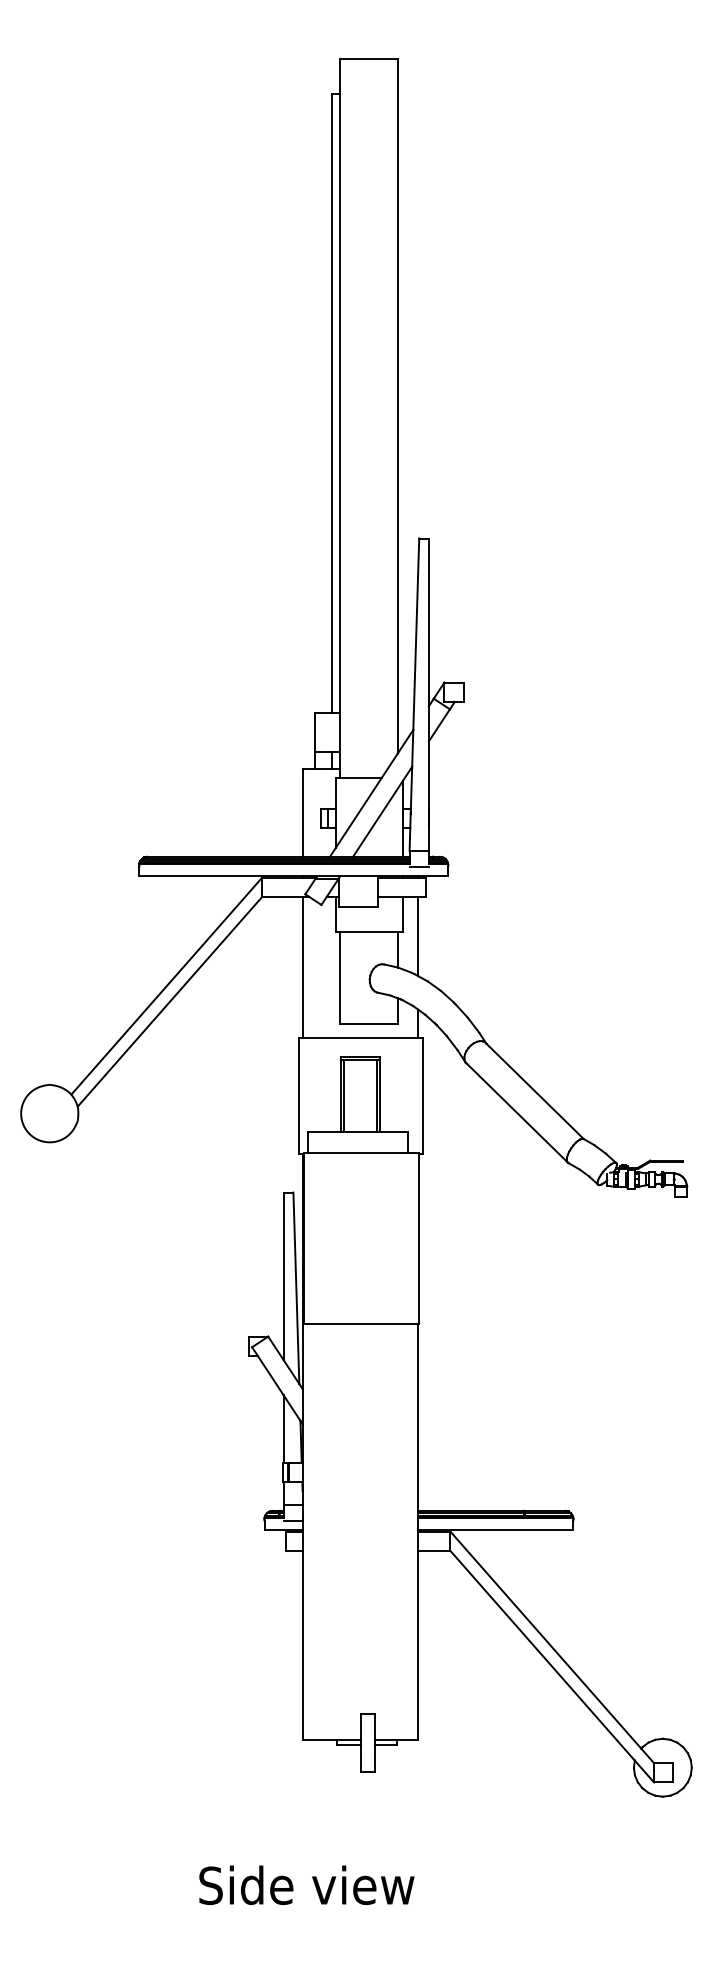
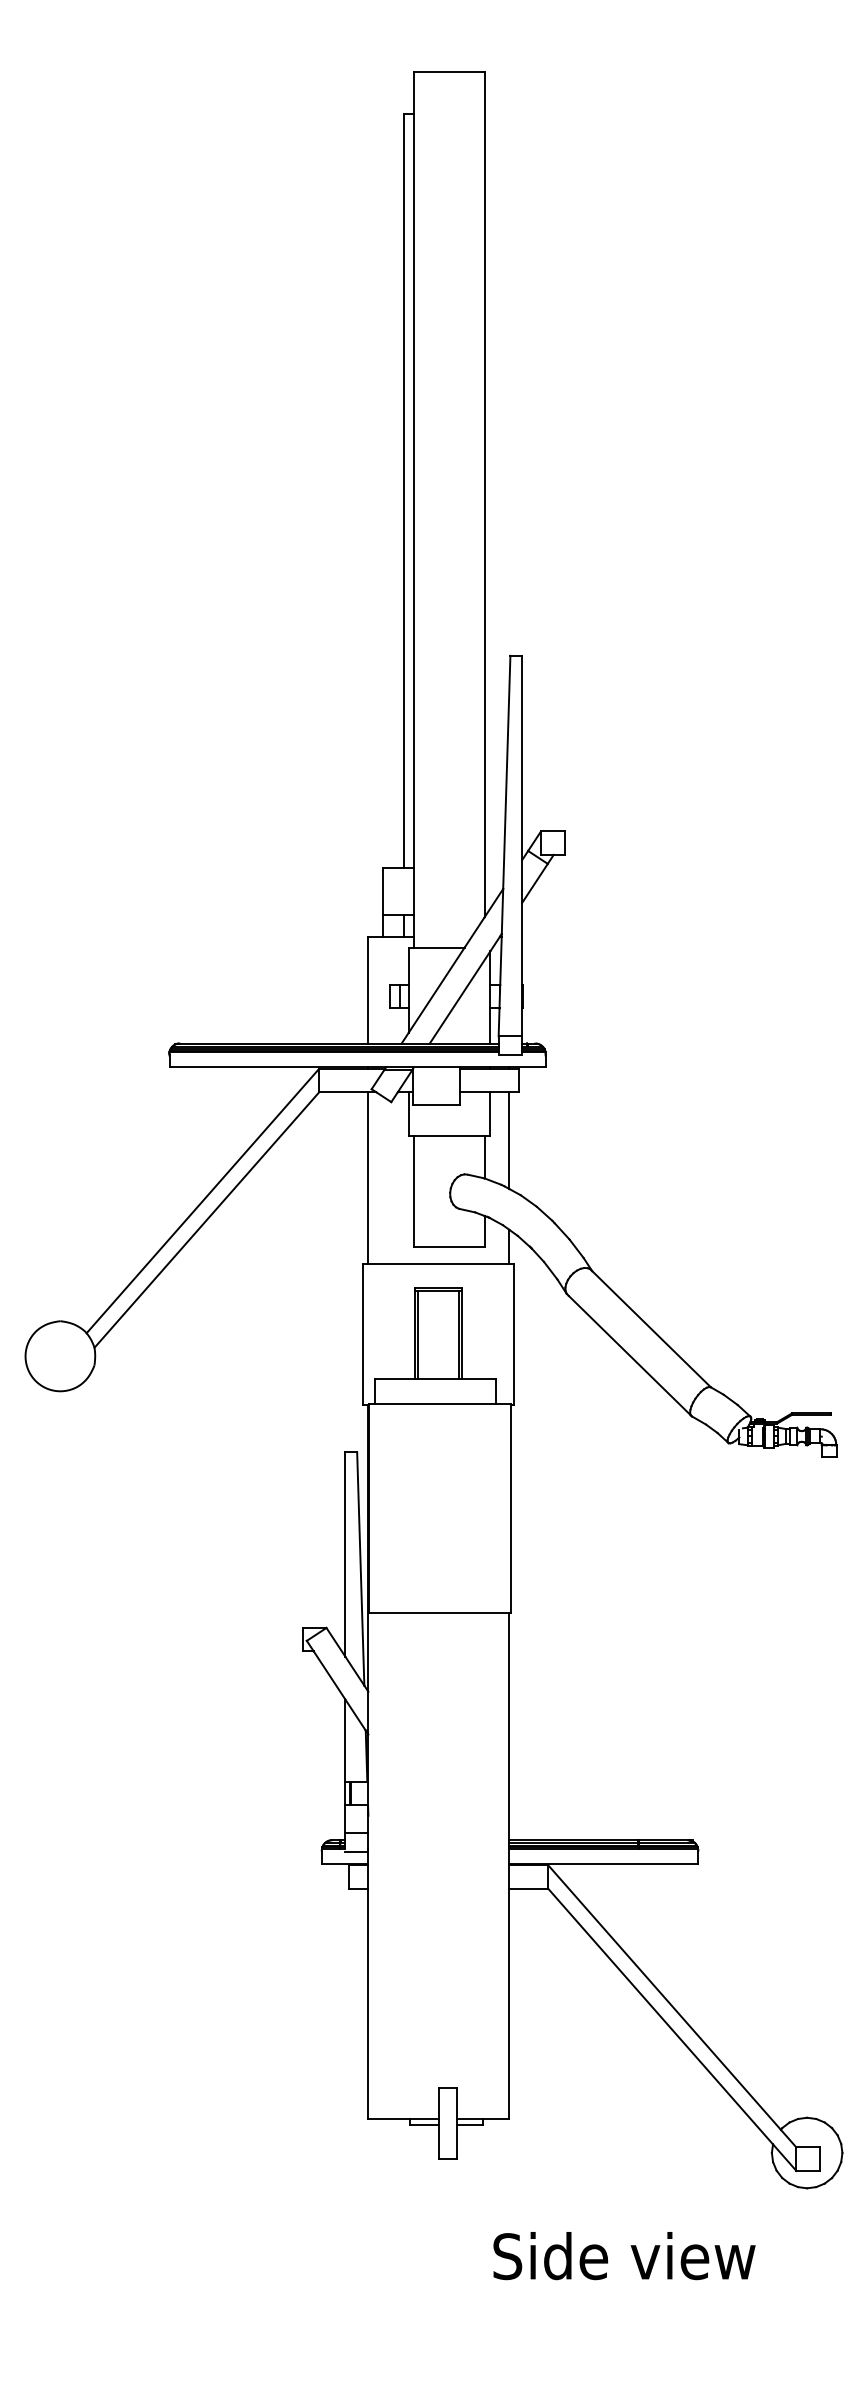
text: (306, 1885) -> (624, 2256), moved

